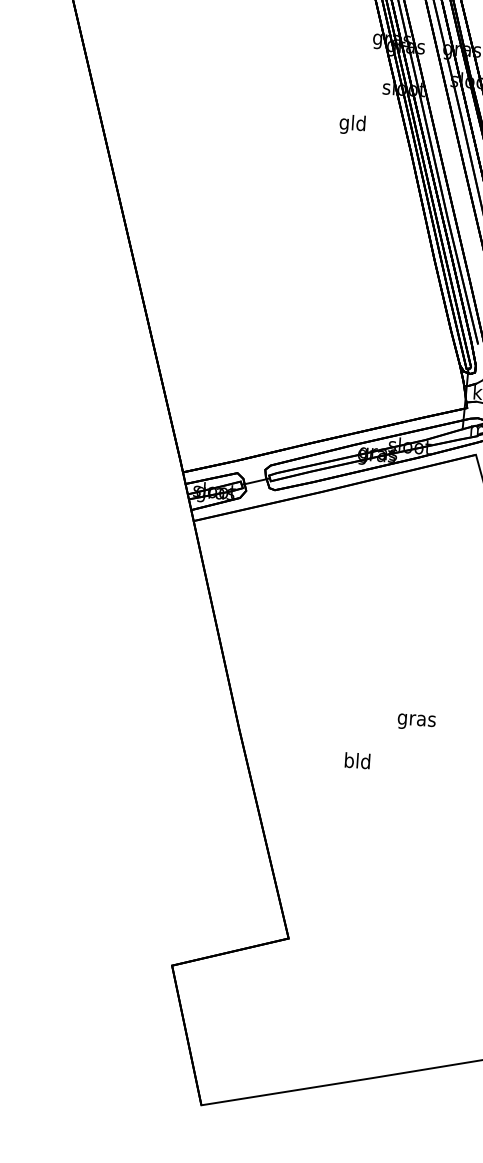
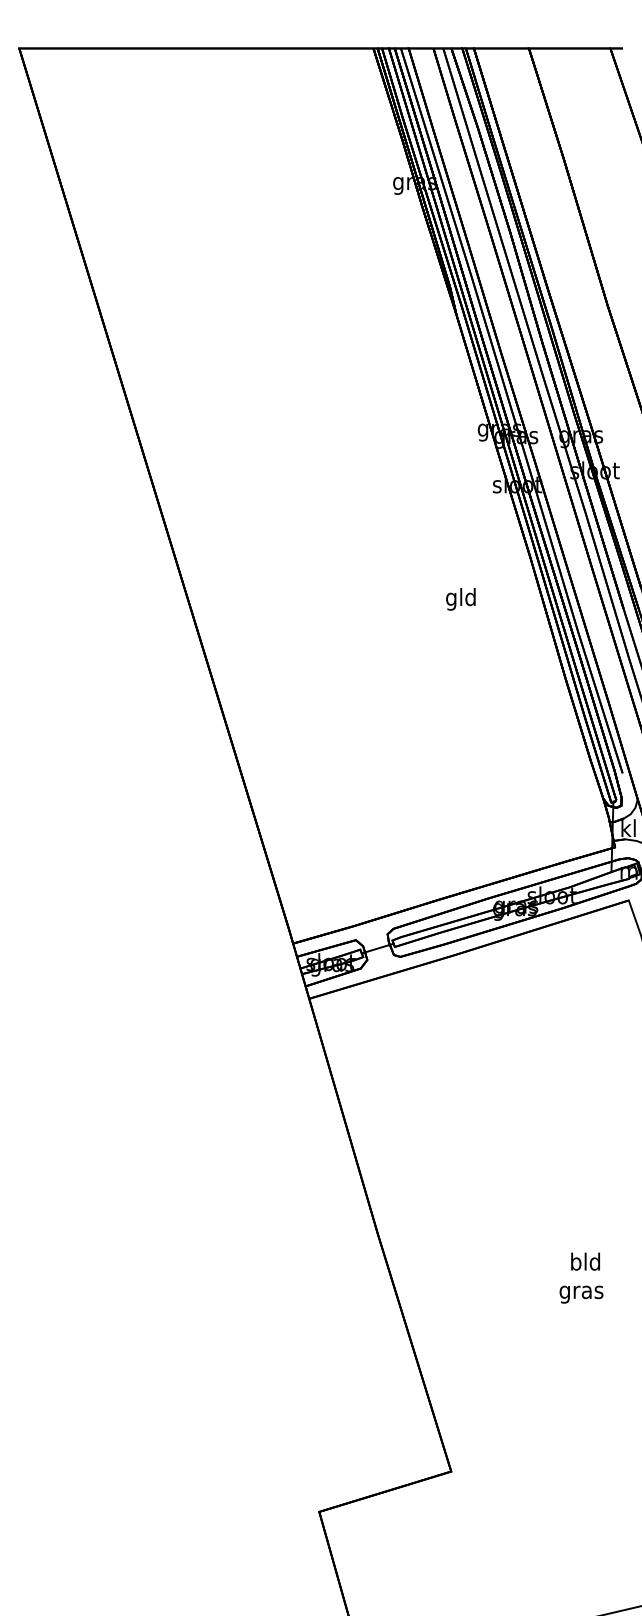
text: (352, 124) -> (460, 599), moved
text: (416, 722) -> (581, 1294), moved
text: (357, 760) -> (585, 1261), moved

